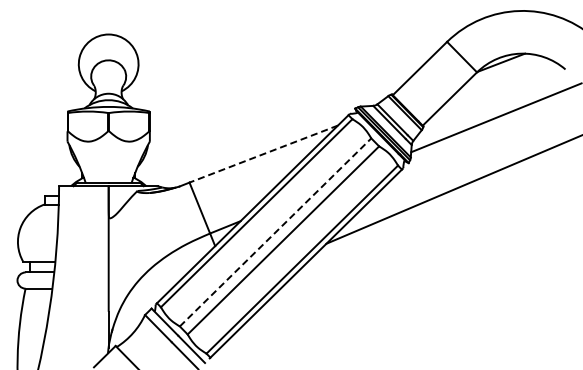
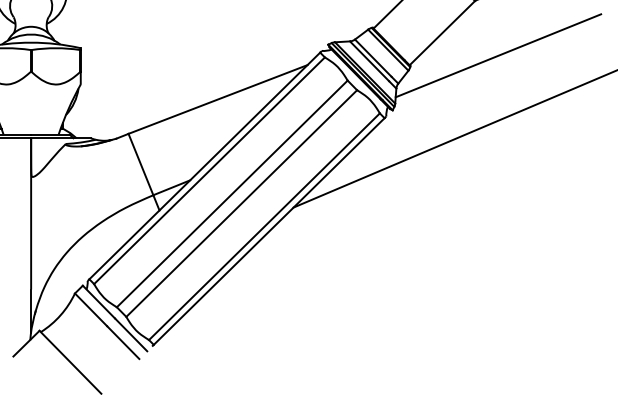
line: (263, 154) -> (217, 100), dashed -> solid
line: (275, 232) -> (232, 194), dashed -> solid

